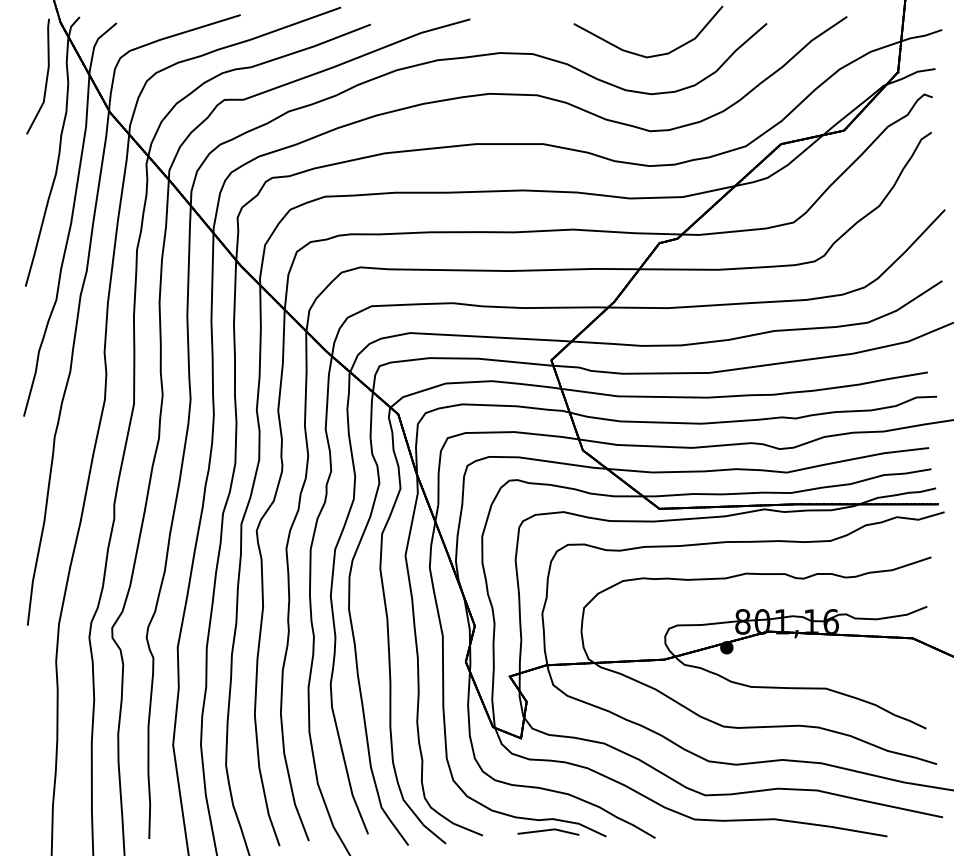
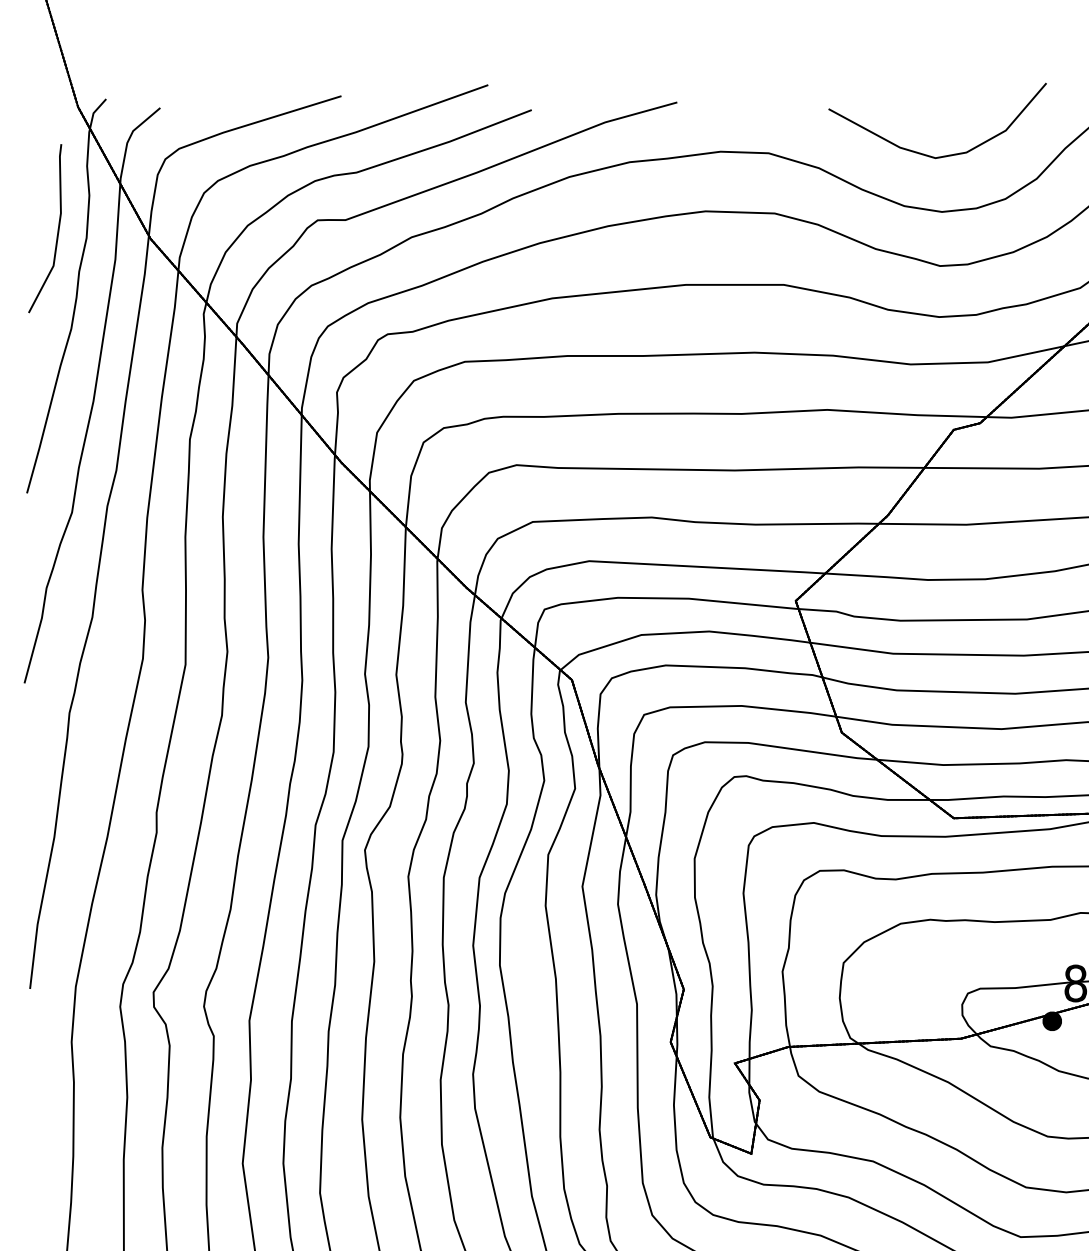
line: (45, 80) -> (56, 234), moved

